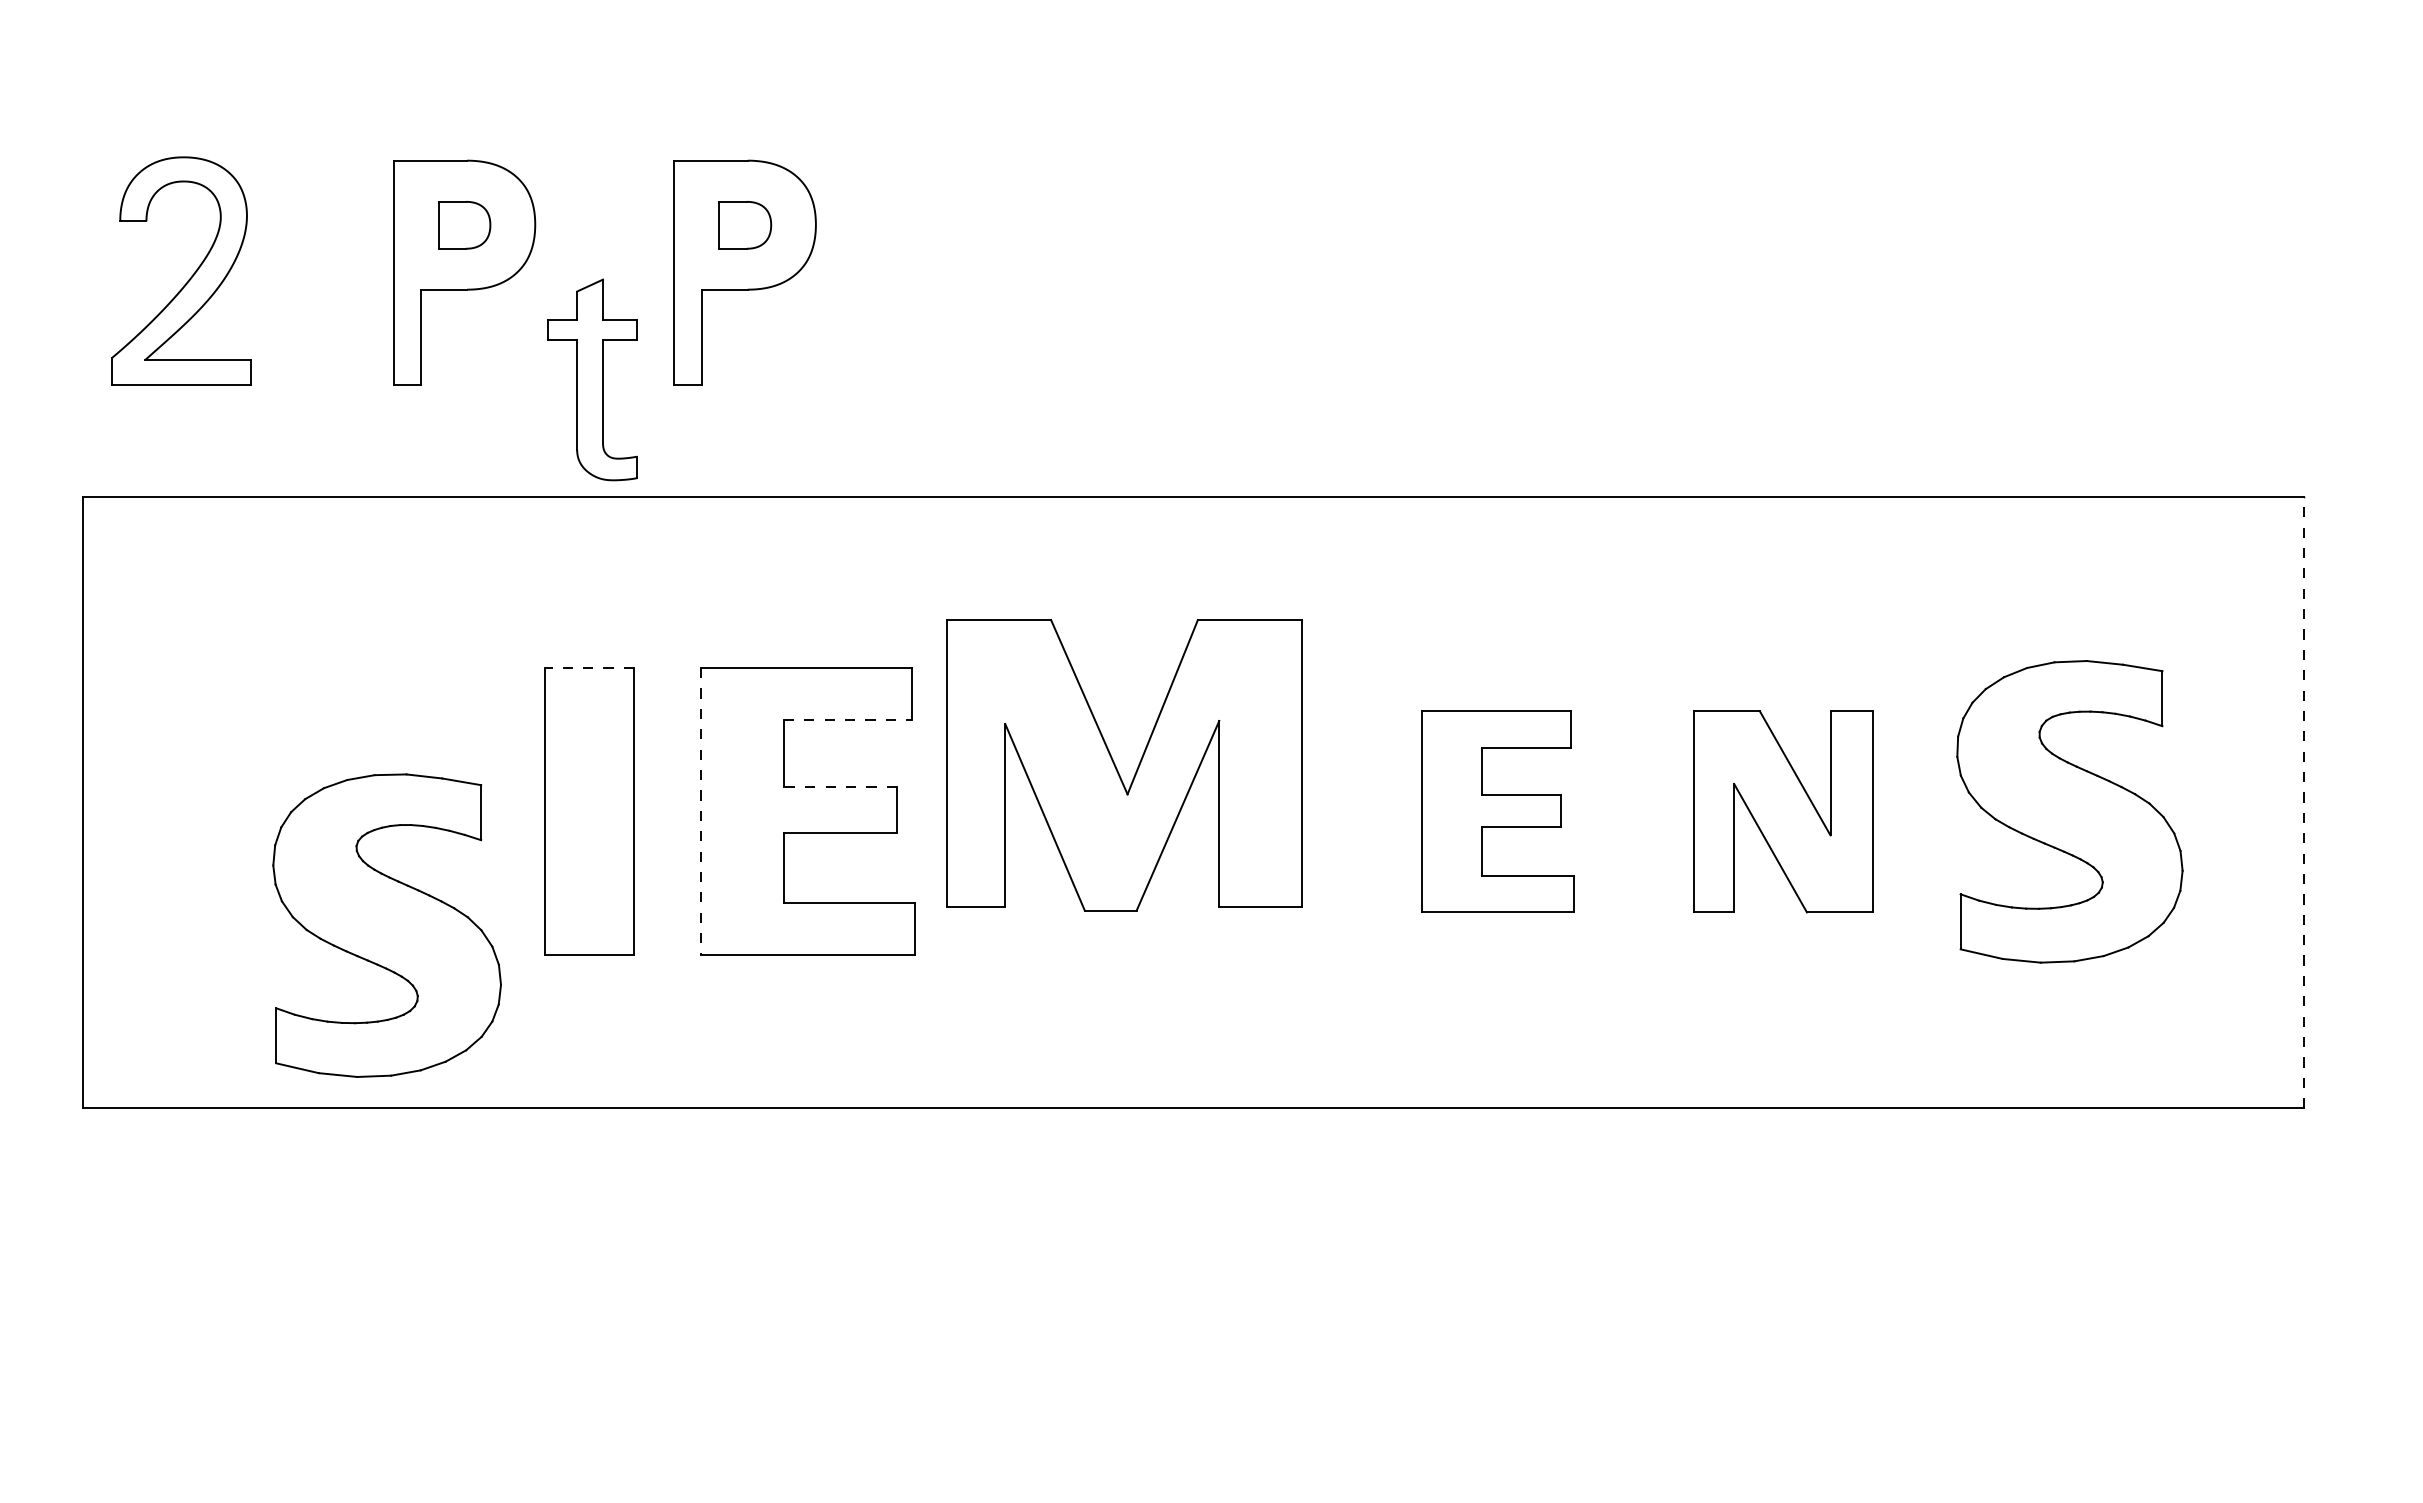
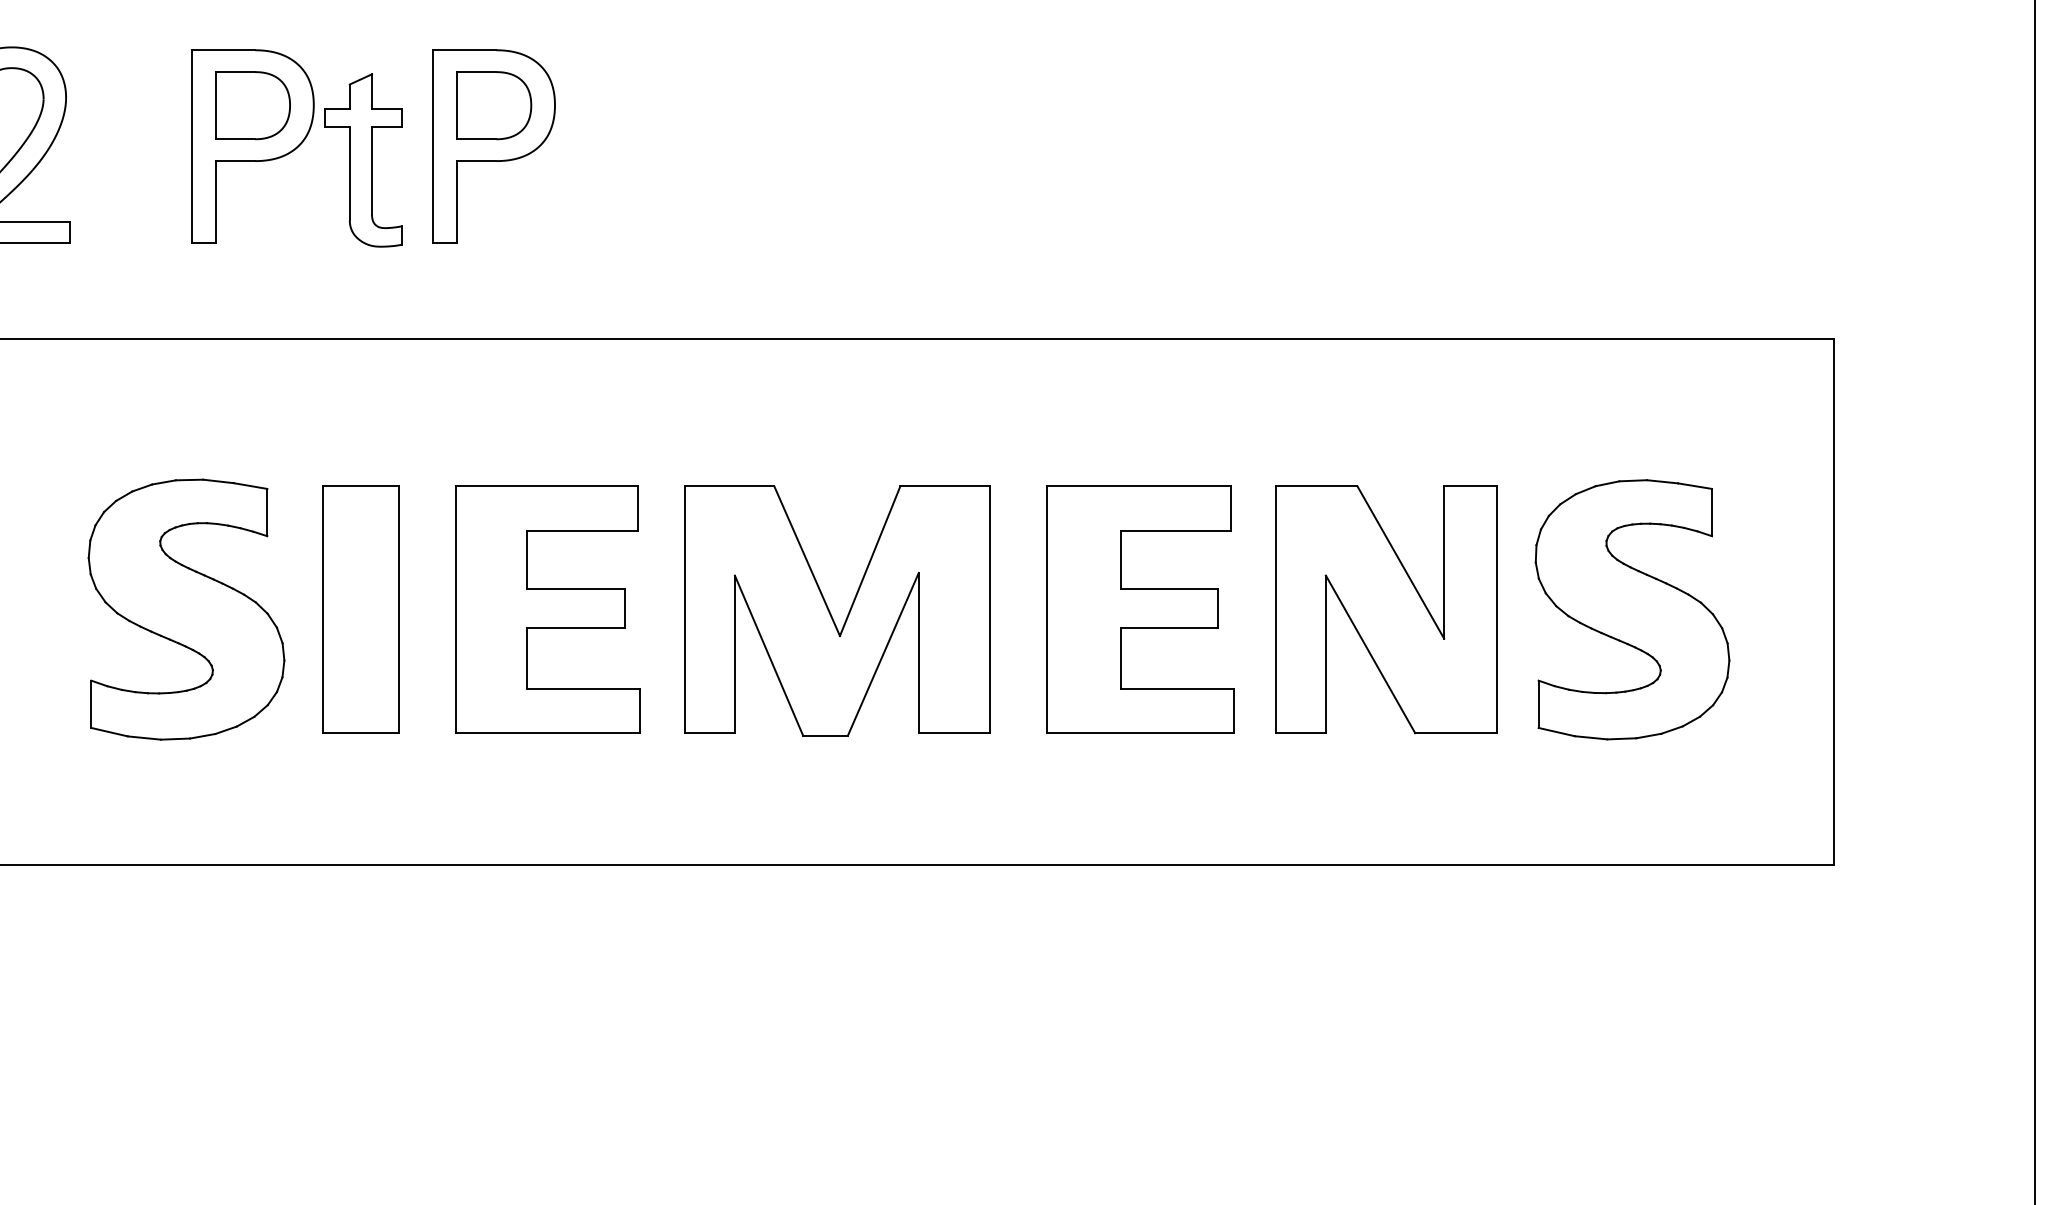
part: (464, 225) -> (253, 105), size x1.67
part: (745, 225) -> (494, 105), size x1.67
part: (592, 379) -> (363, 160), moved
line: (589, 668) -> (360, 486), dashed -> solid
line: (848, 720) -> (582, 531), dashed -> solid
part: (1117, 768) -> (831, 613), moved
line: (840, 787) -> (576, 588), dashed -> solid
line: (2304, 802) -> (1834, 601), dashed -> solid
line: (701, 811) -> (456, 609), dashed -> solid
part: (1497, 811) -> (1140, 609), size x1.43
part: (1783, 811) -> (1386, 609), size x1.43
part: (386, 925) -> (185, 609), moved

